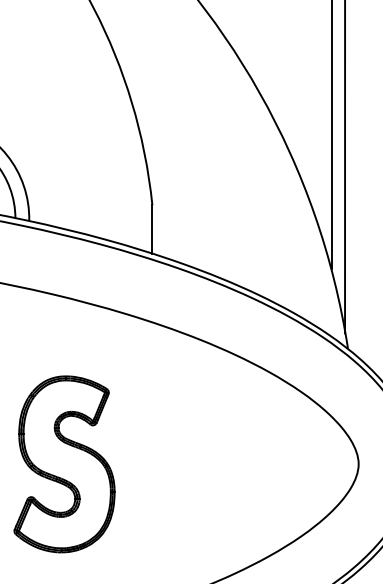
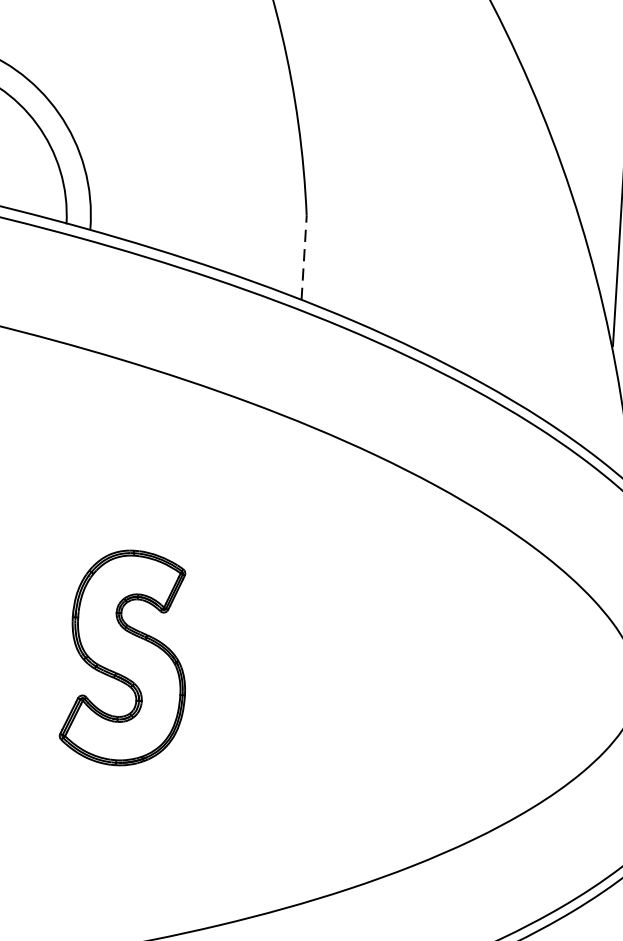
line: (152, 228) -> (304, 256), solid -> dashed
part: (64, 464) -> (125, 658), size x0.7

